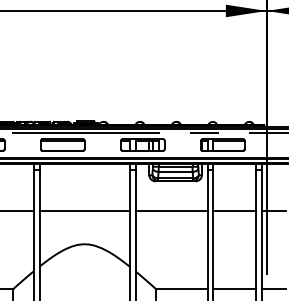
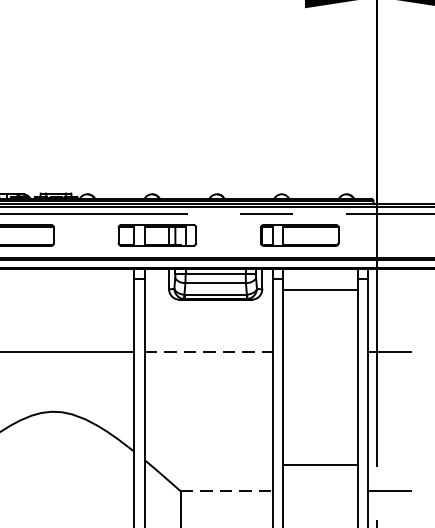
line: (172, 210) -> (210, 351), solid -> dashed
line: (234, 210) -> (320, 289), moved
line: (181, 289) -> (226, 492), solid -> dashed
line: (234, 289) -> (320, 465), moved

